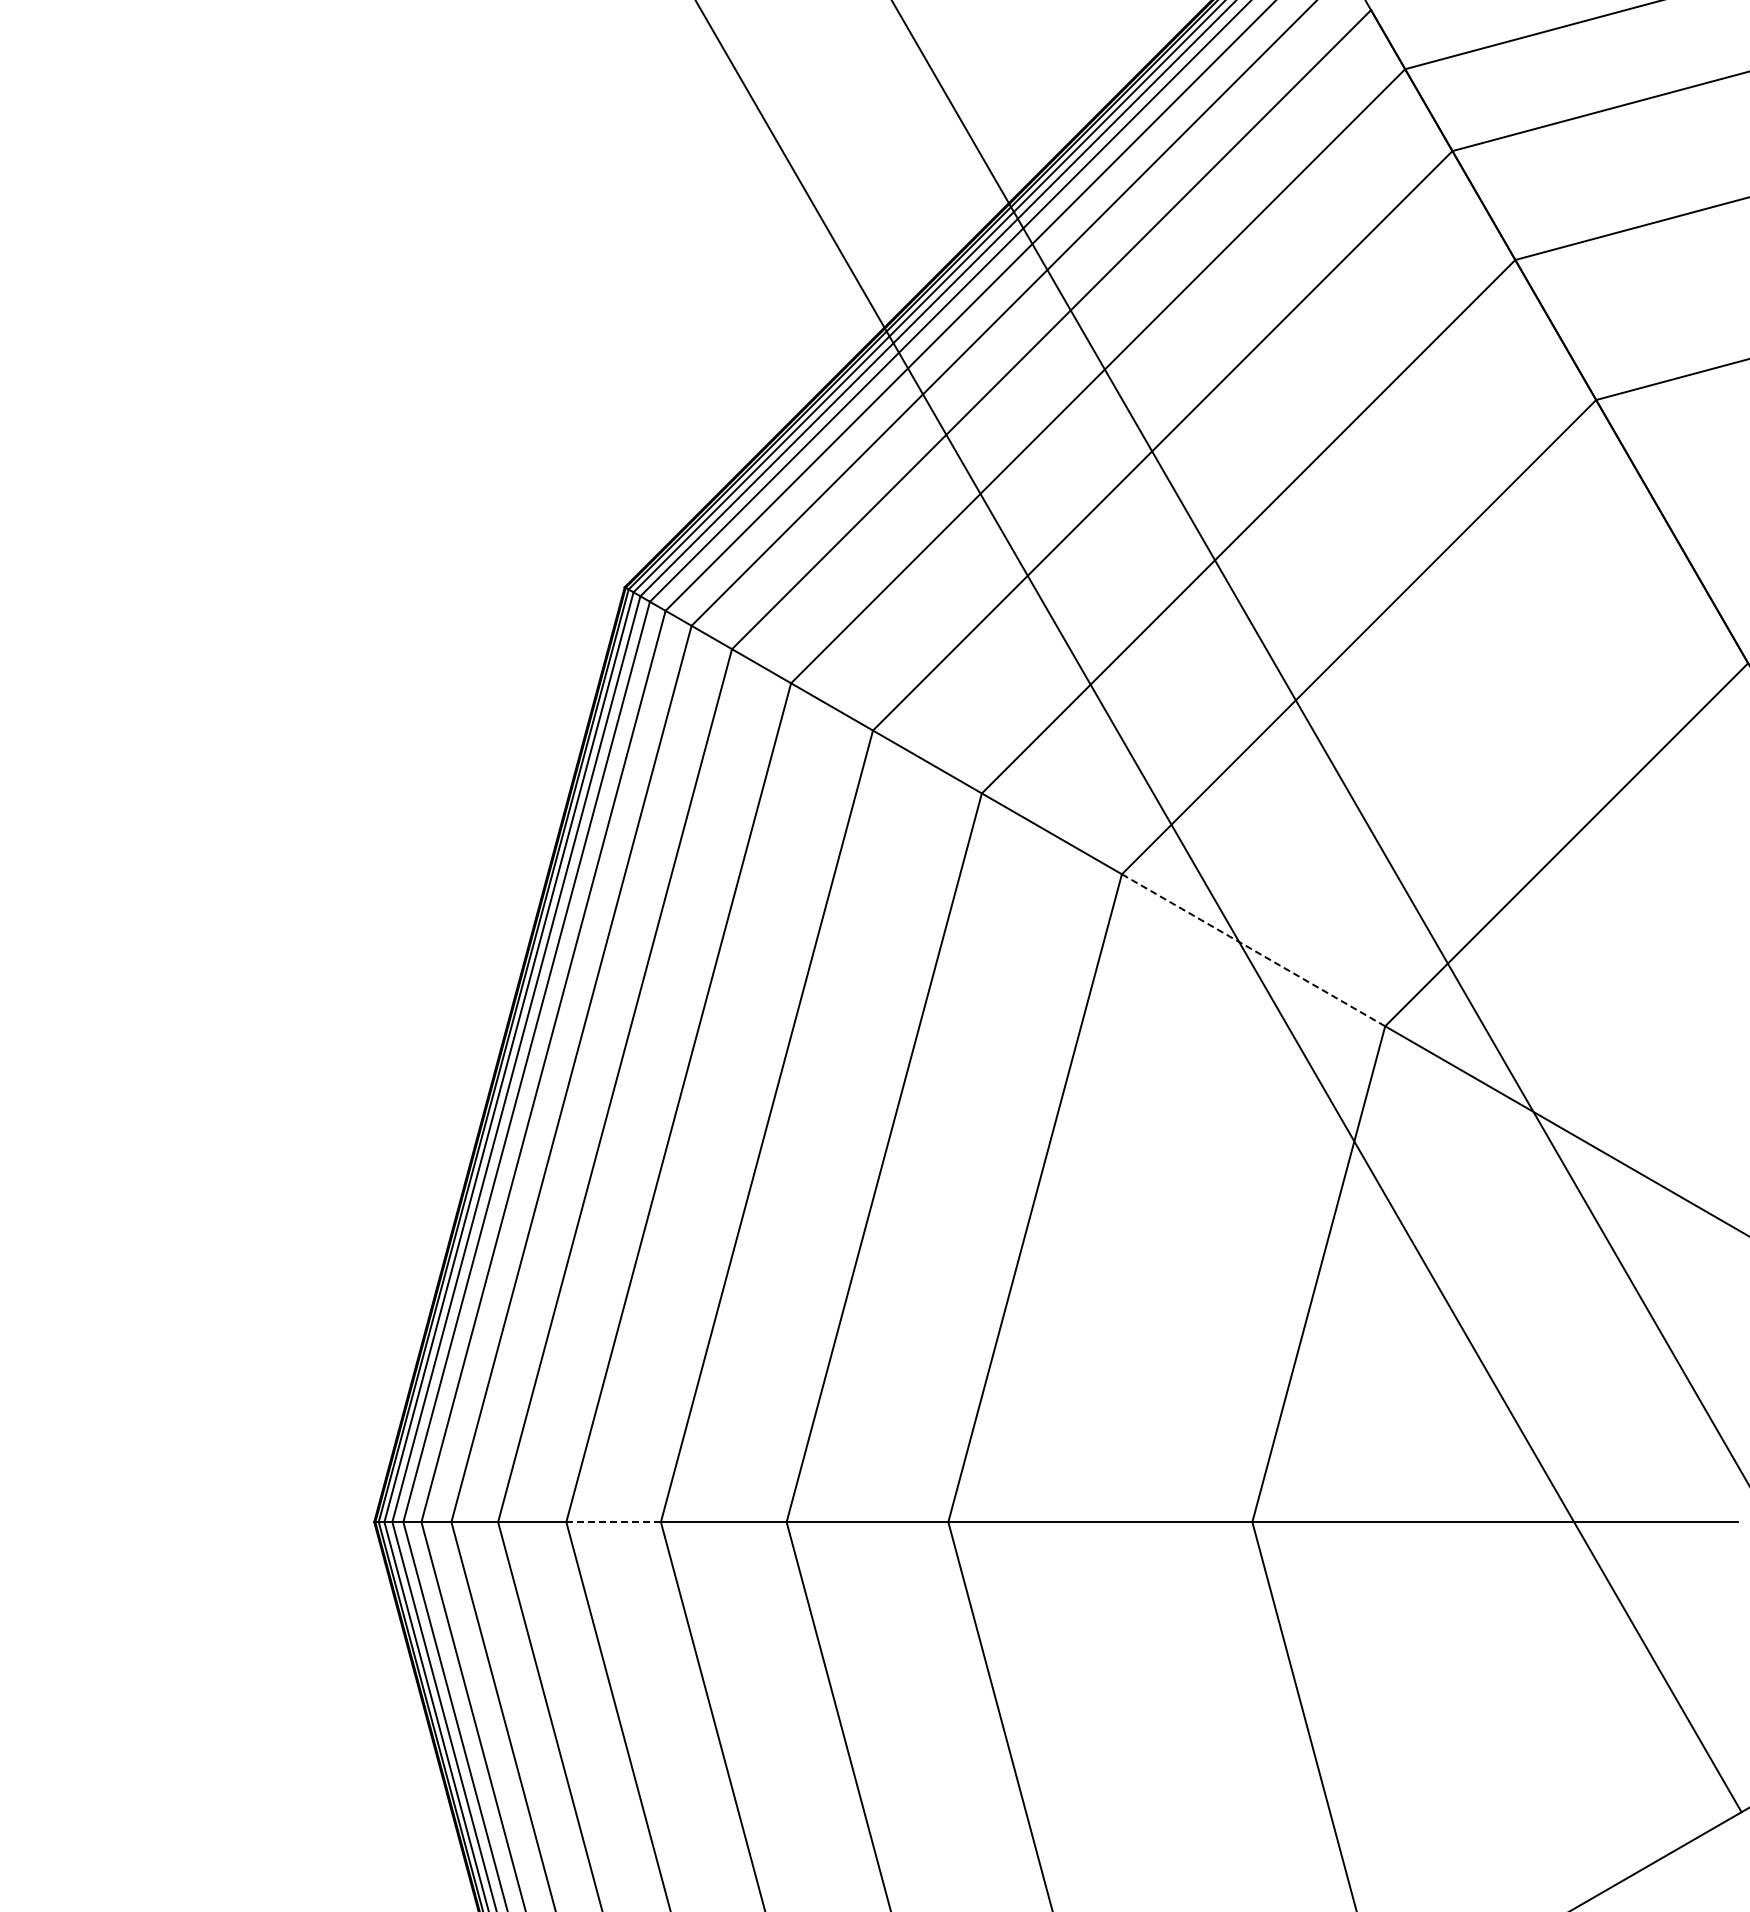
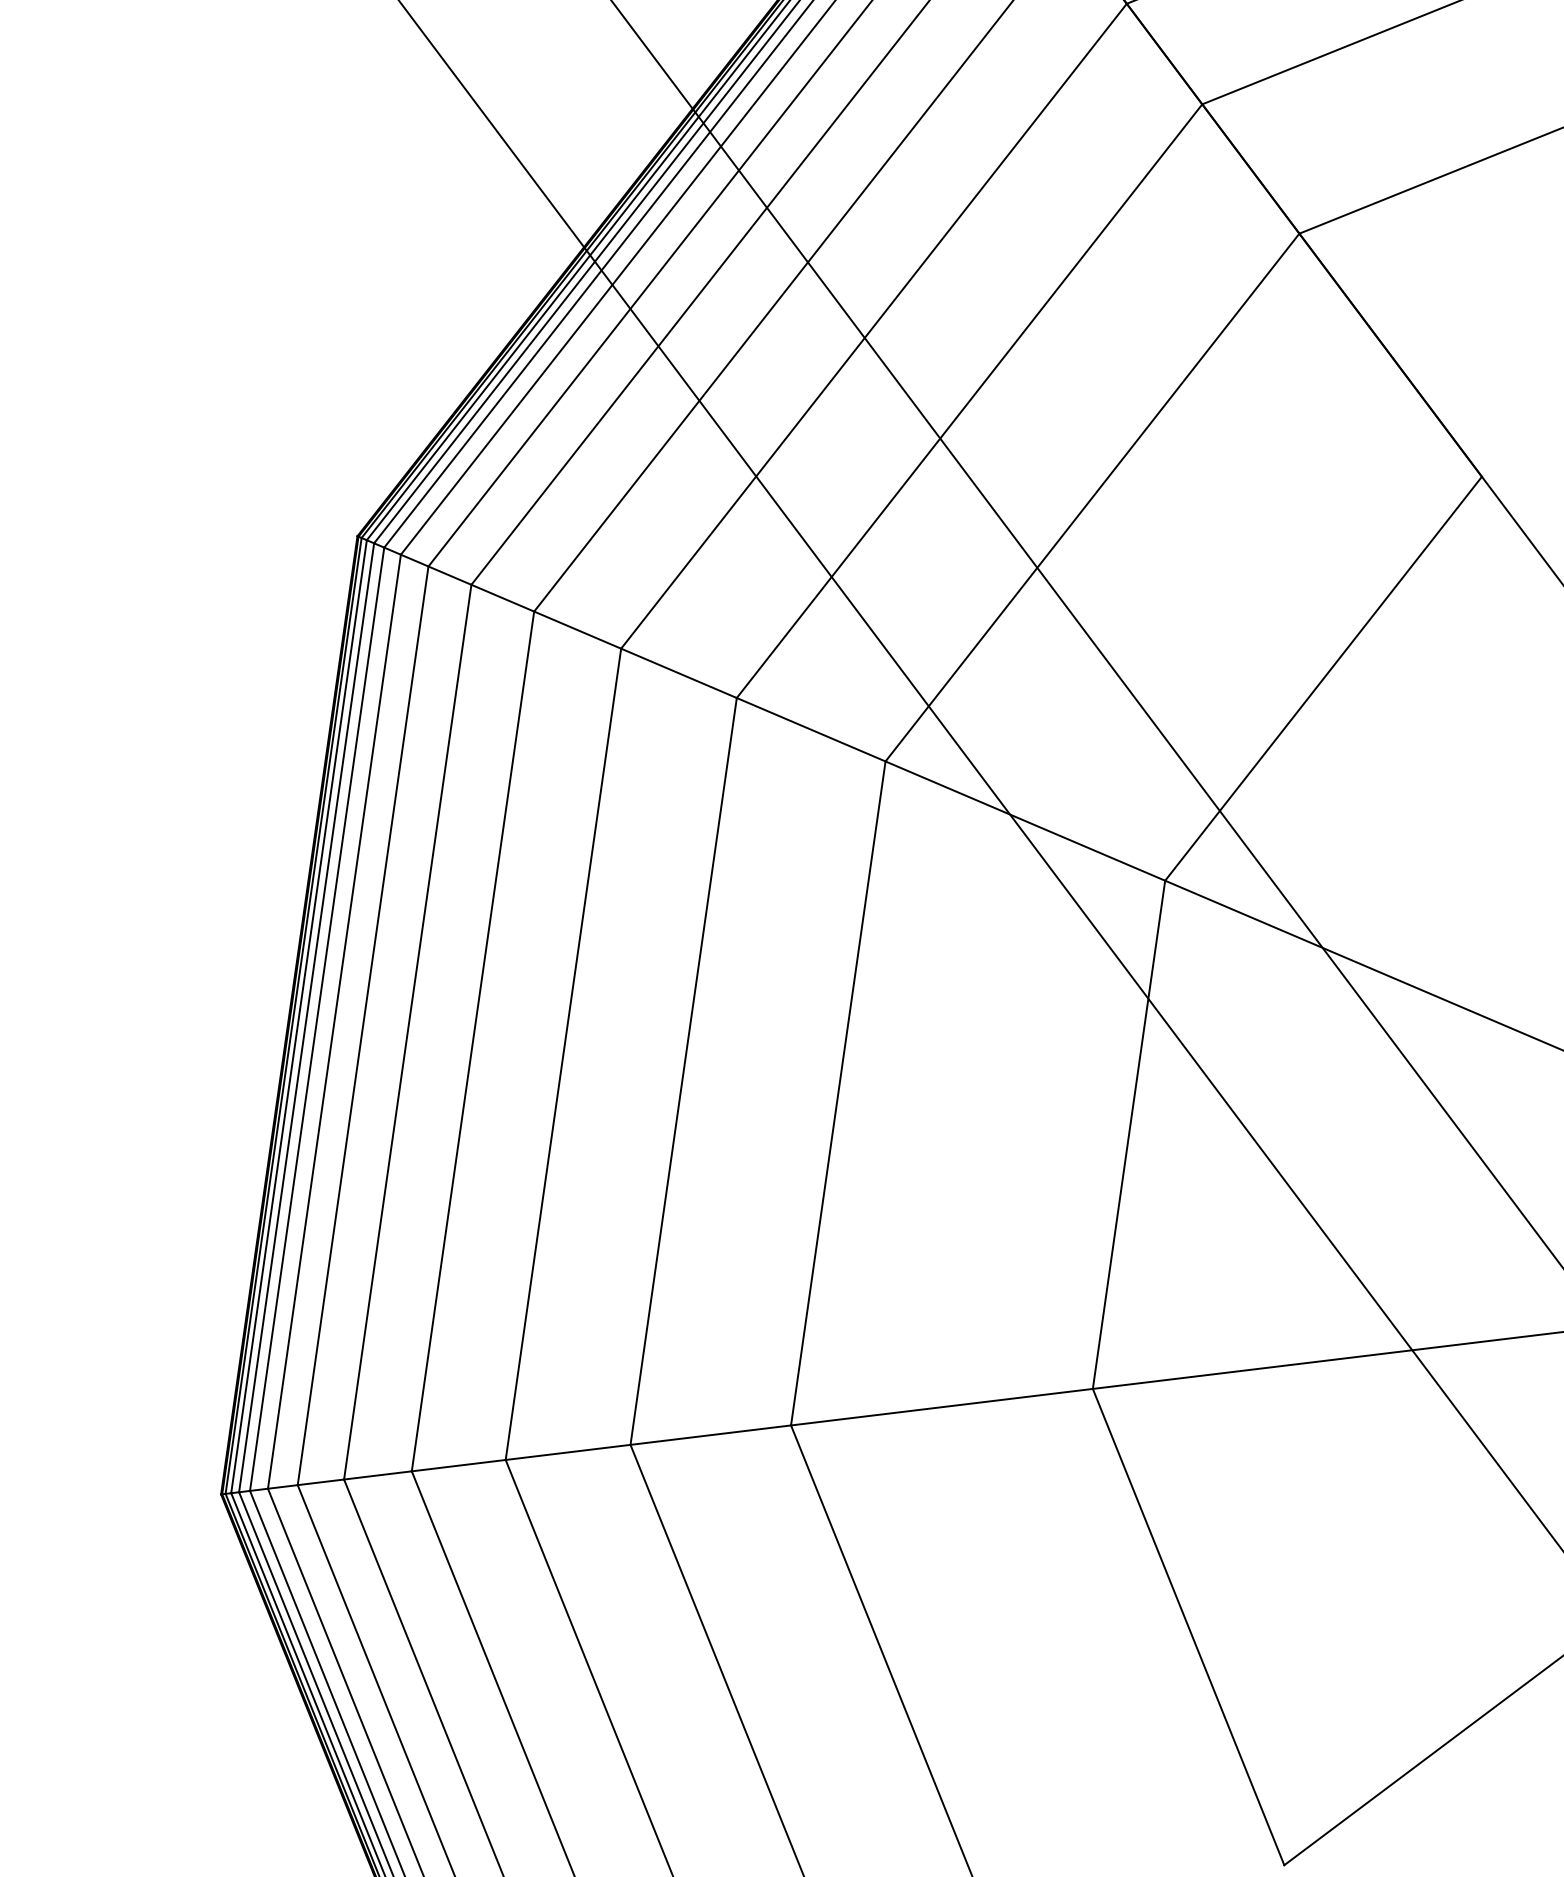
line: (1254, 950) -> (1026, 821), dashed -> solid
line: (614, 1522) -> (459, 1465), dashed -> solid

